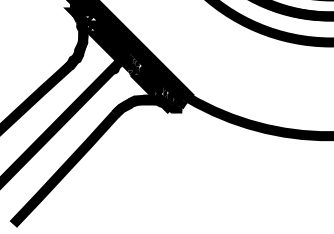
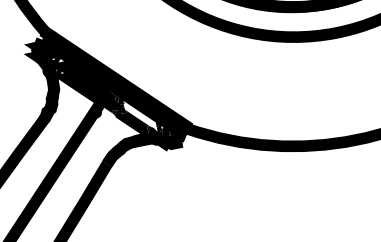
fill: (150, 80) -> (139, 117), removed

